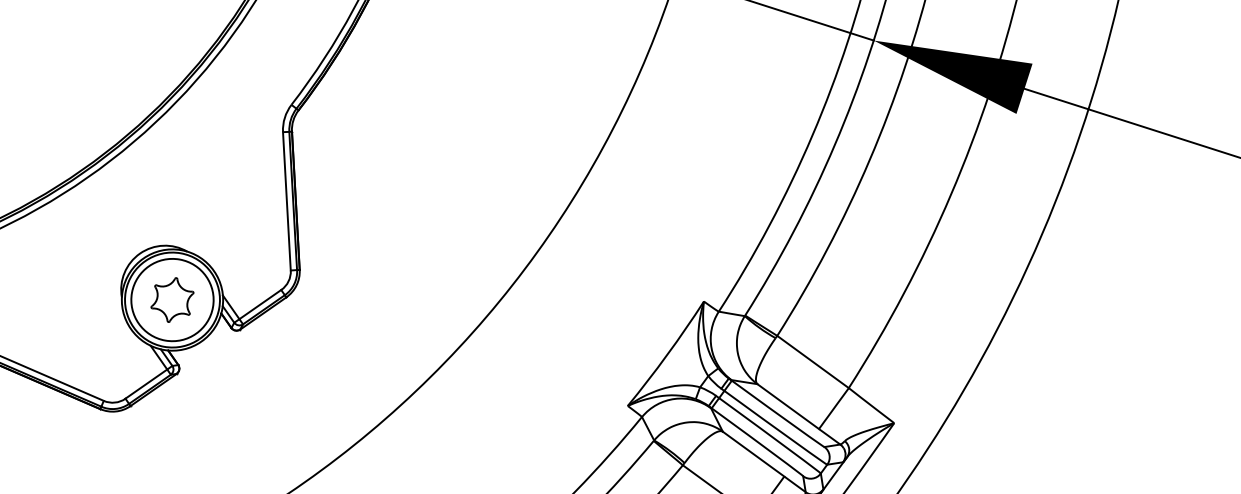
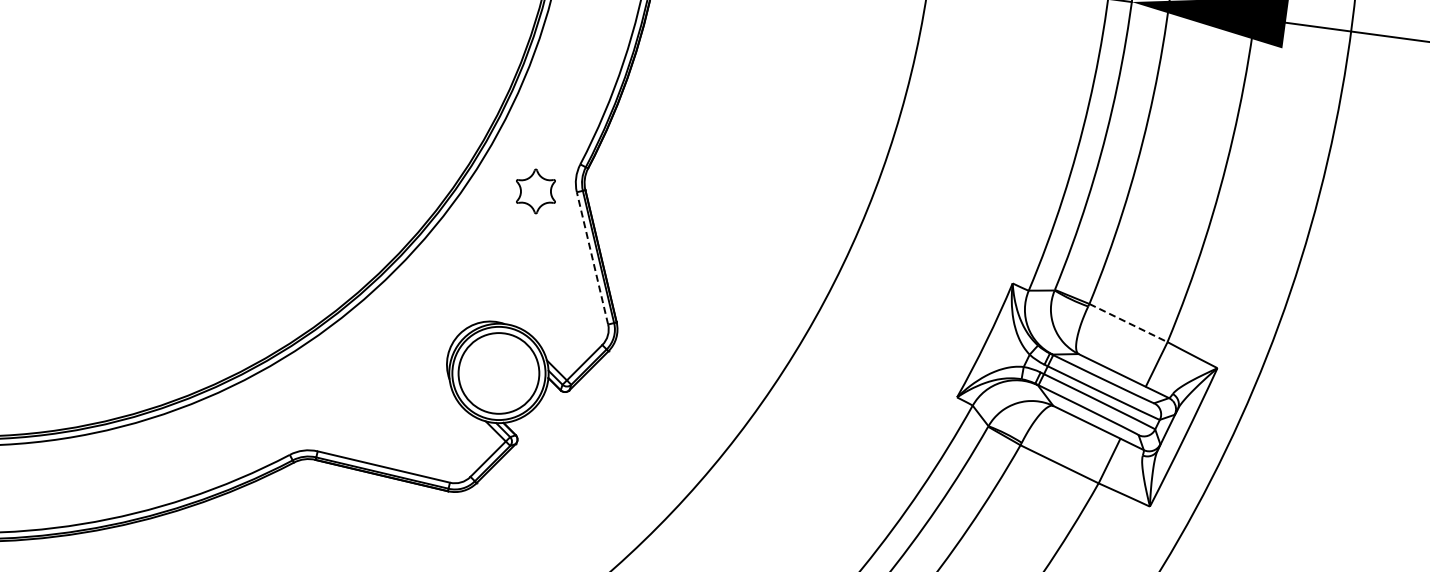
line: (286, 201) -> (592, 258), solid -> dashed
part: (172, 300) -> (535, 191), moved
line: (812, 362) -> (1128, 323), solid -> dashed

